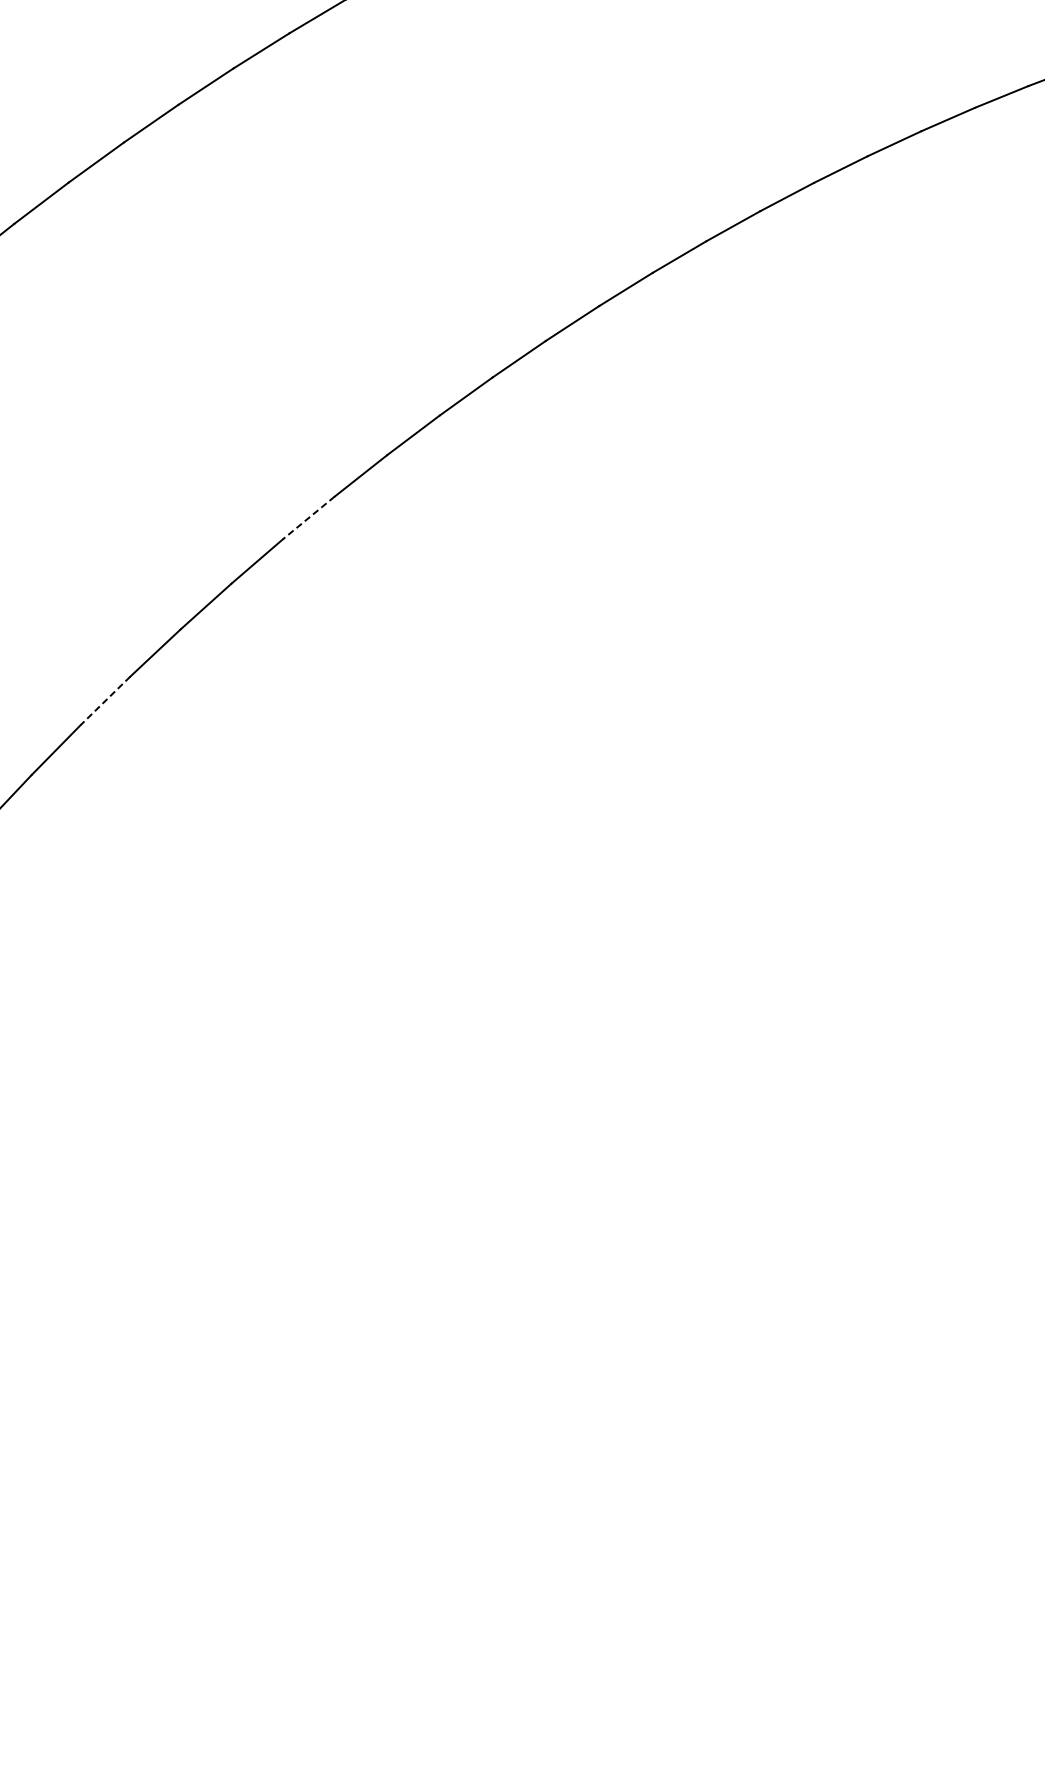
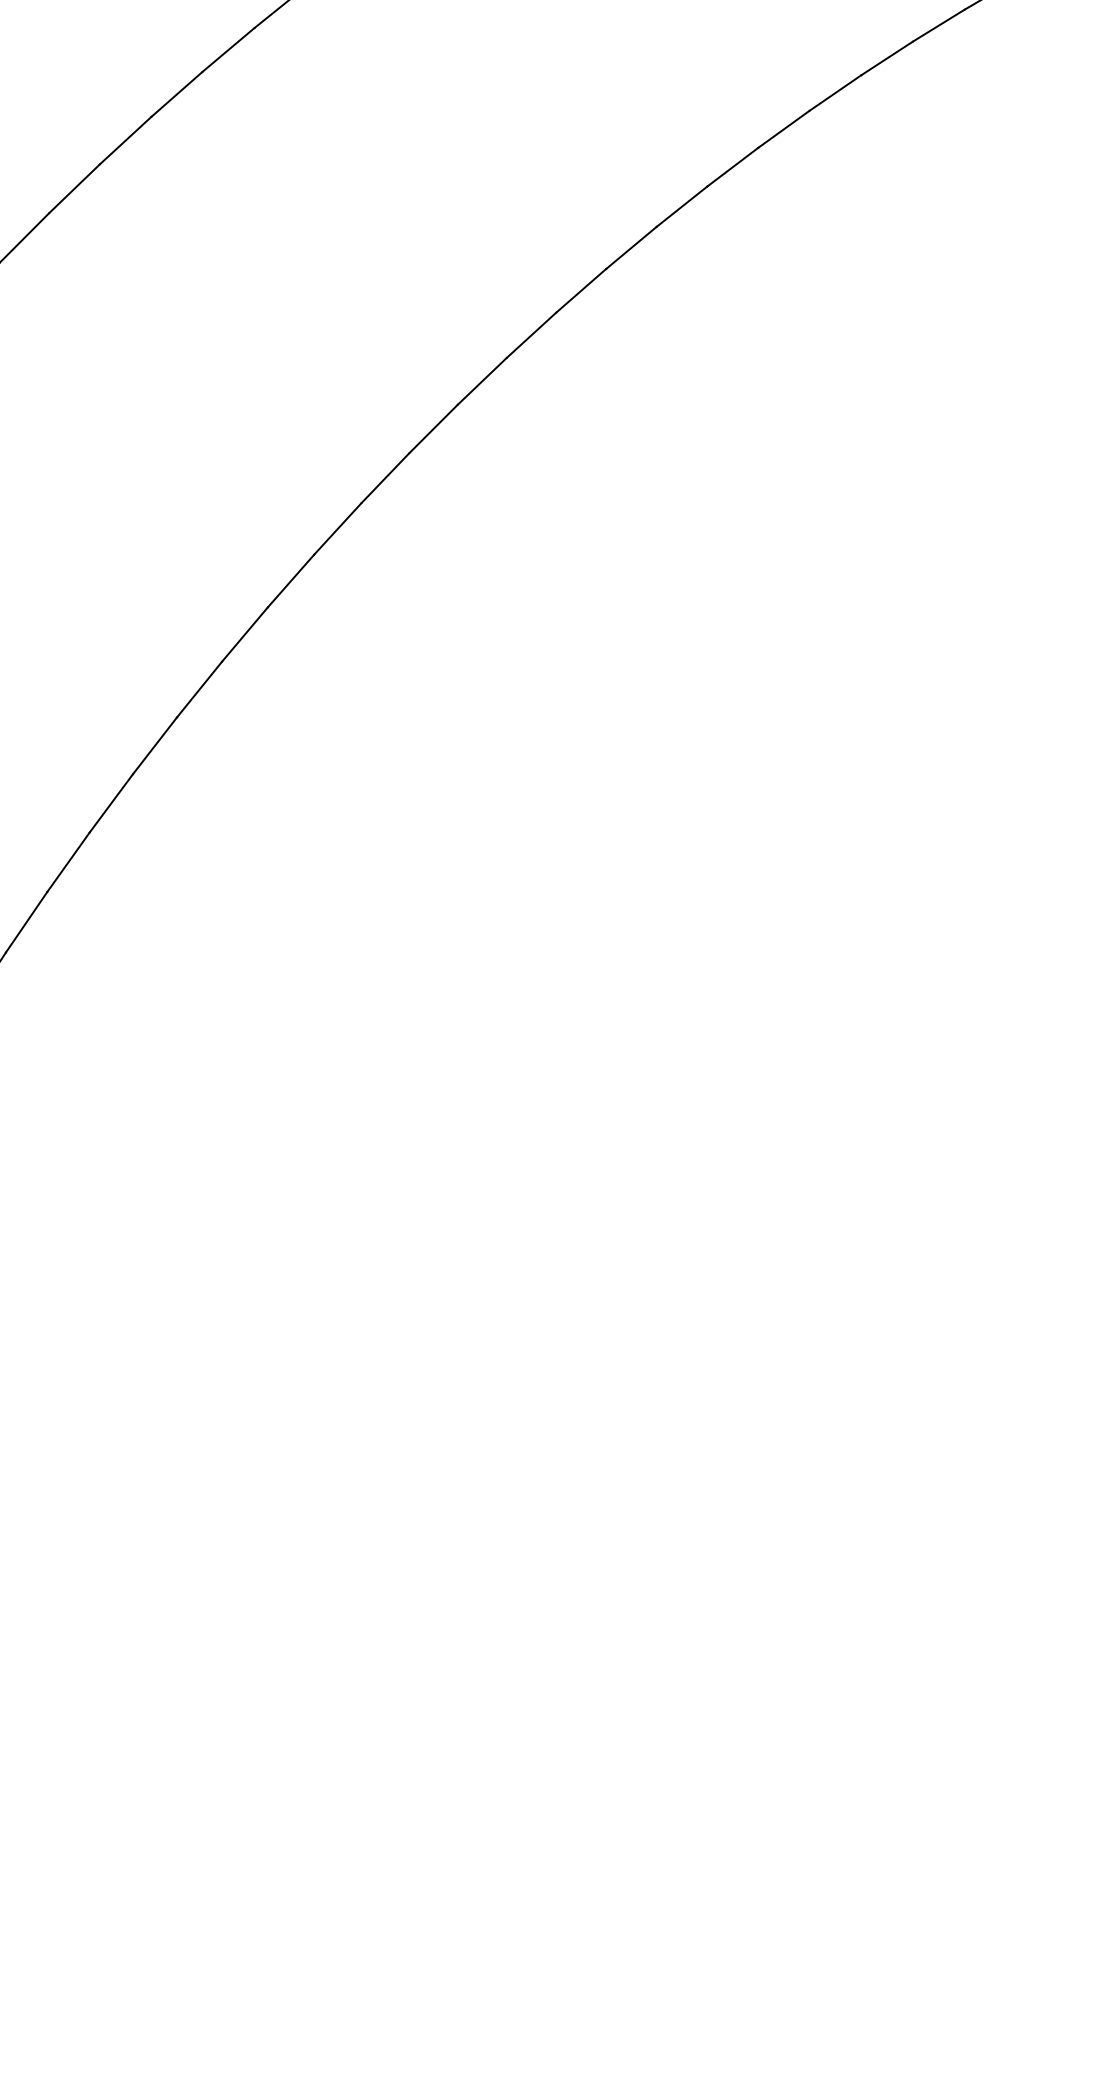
line: (308, 518) -> (385, 478), dashed -> solid
line: (105, 700) -> (199, 689), dashed -> solid

